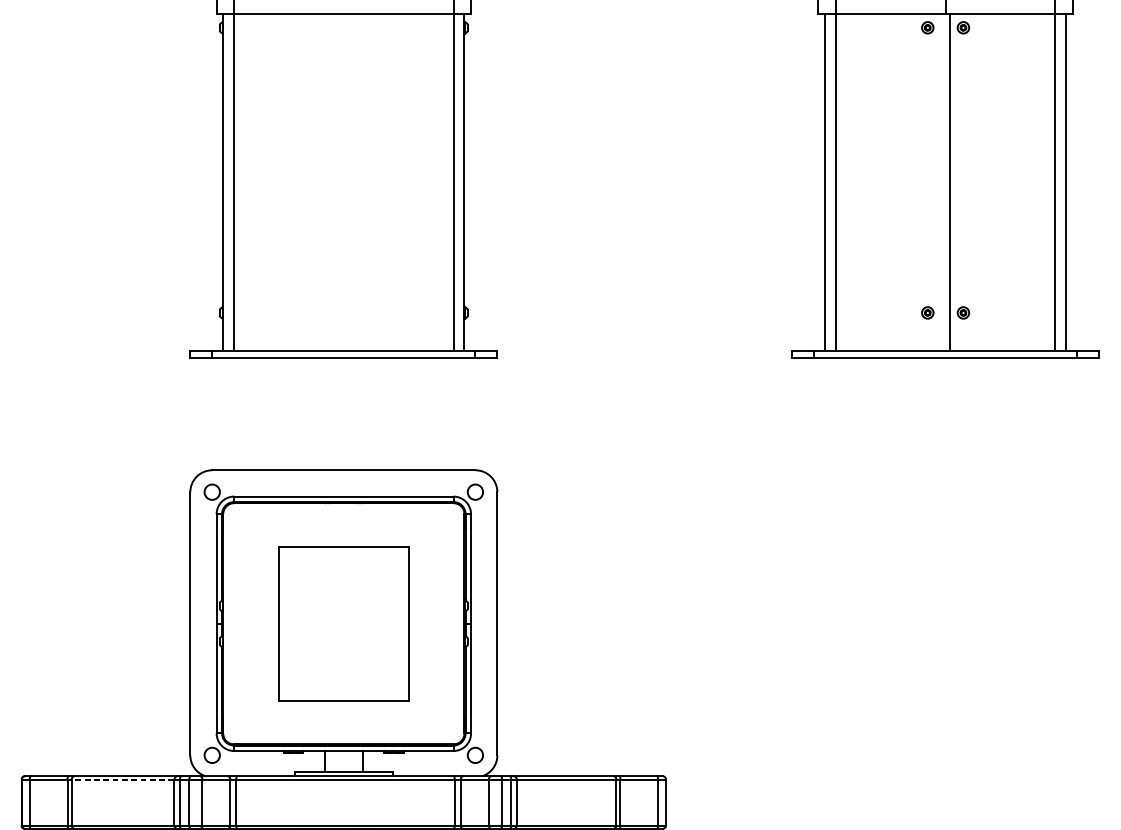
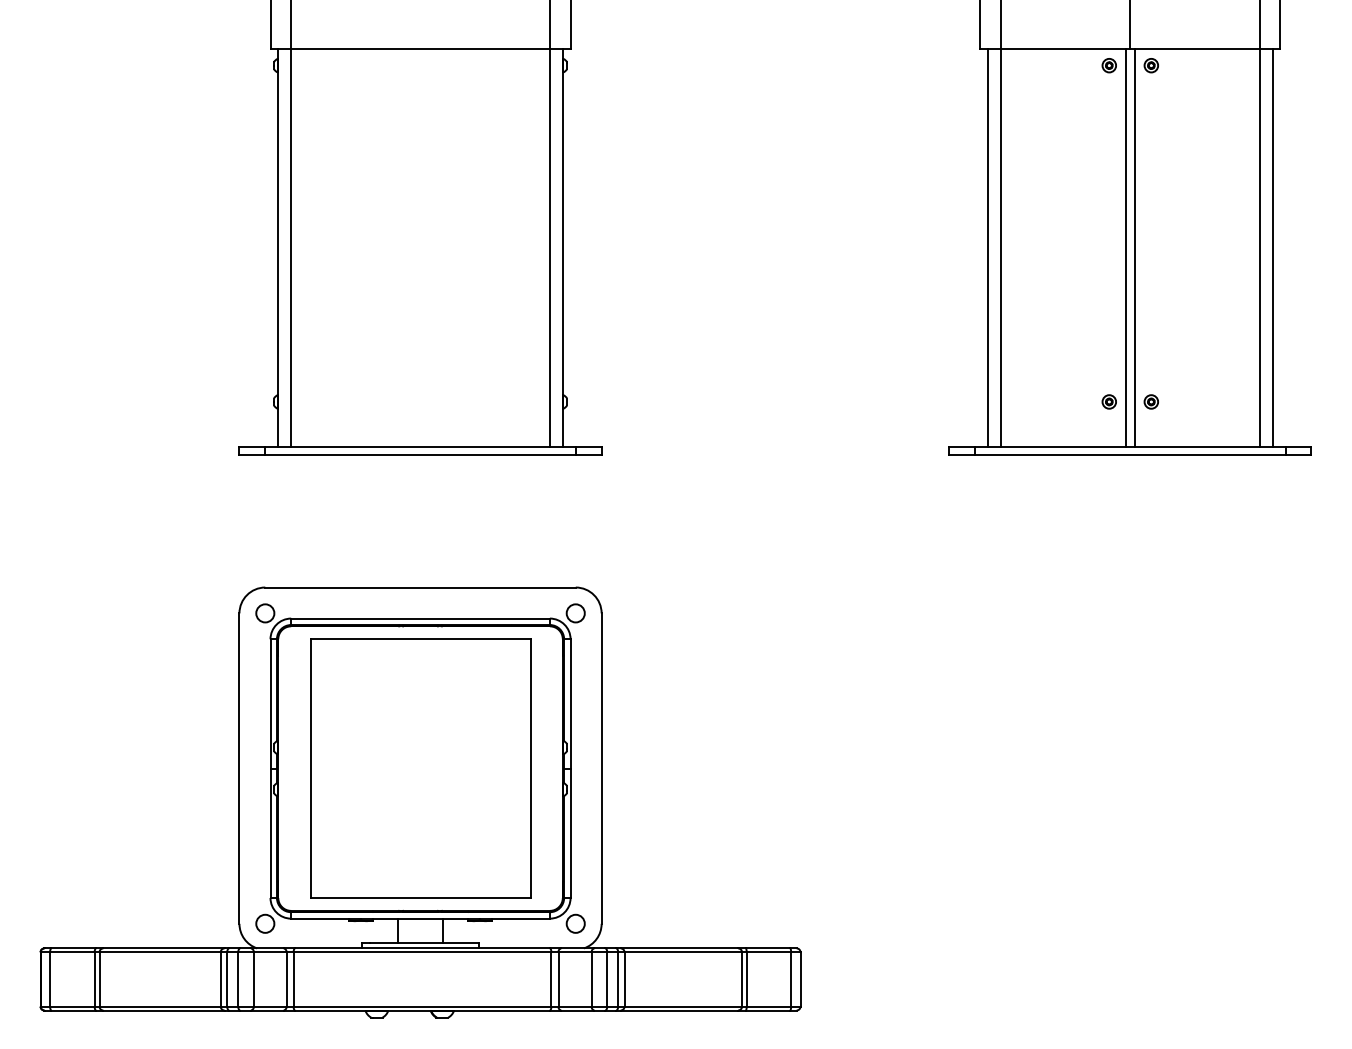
line: (941, 182) -> (1125, 248), added
part: (343, 623) -> (420, 768), size x1.43
line: (123, 779) -> (160, 952), dashed -> solid

